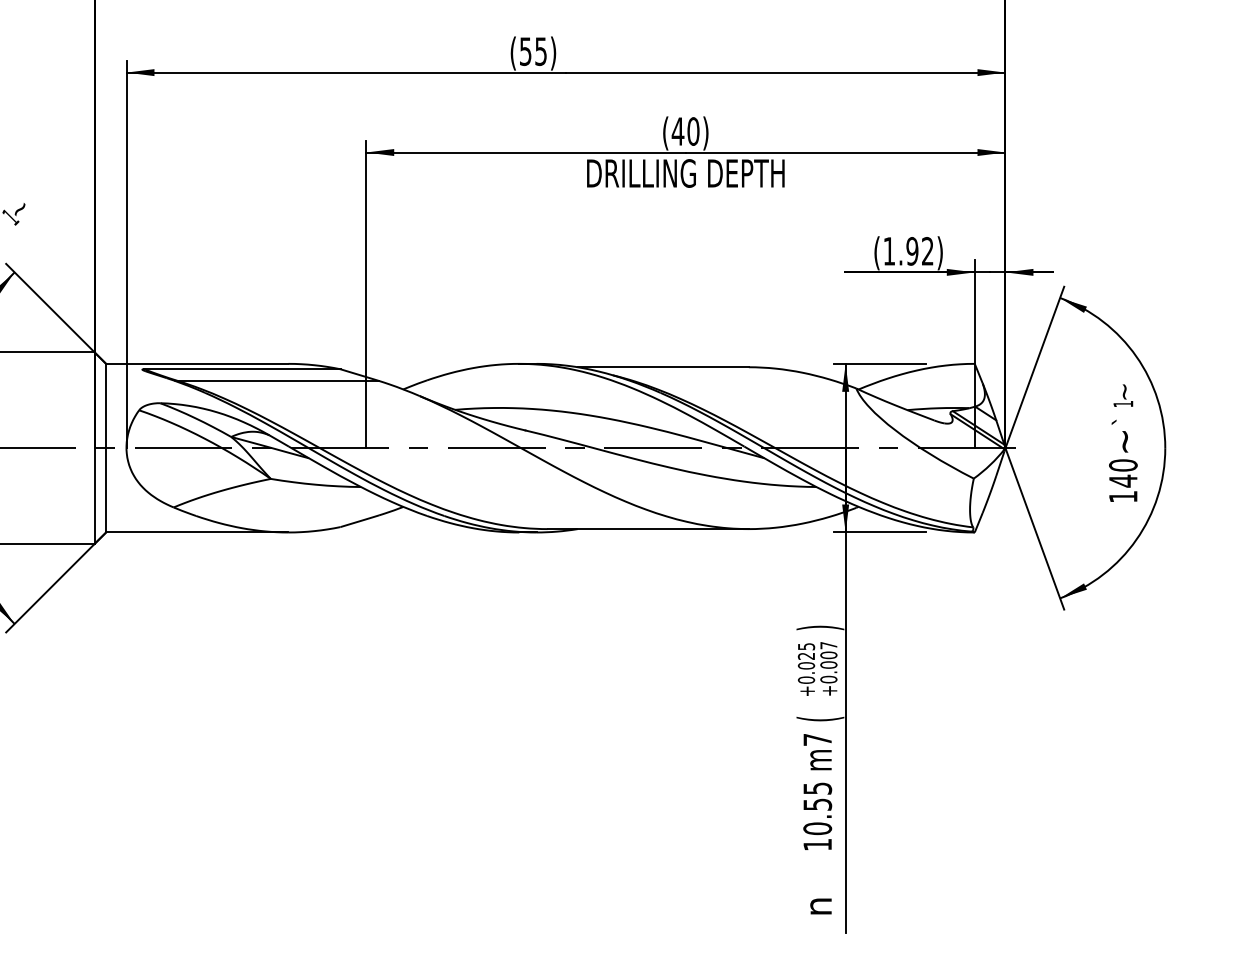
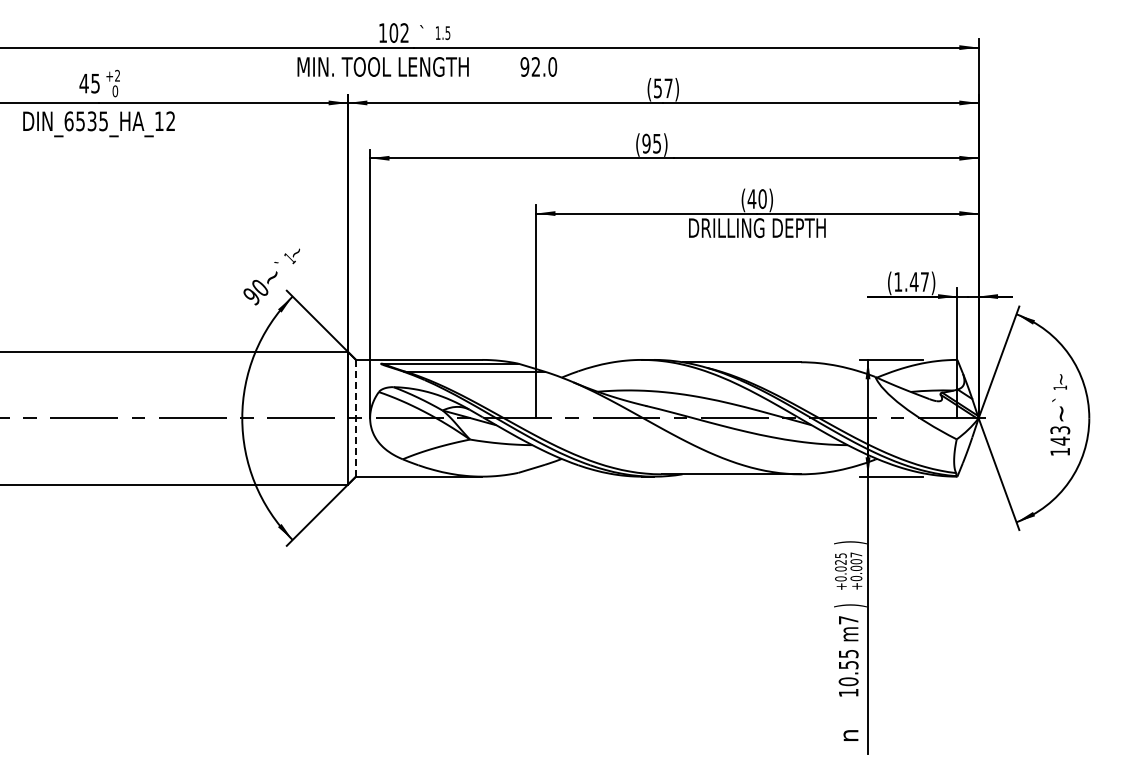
text: (525, 51) -> (646, 143), (55) -> (95)
text: (918, 250) -> (918, 281), (1.92) -> (1.47)
line: (106, 447) -> (356, 417), solid -> dashed
text: (1123, 465) -> (1060, 430), 140 -> 143
text: (820, 718) -> (850, 605), ( -> )

